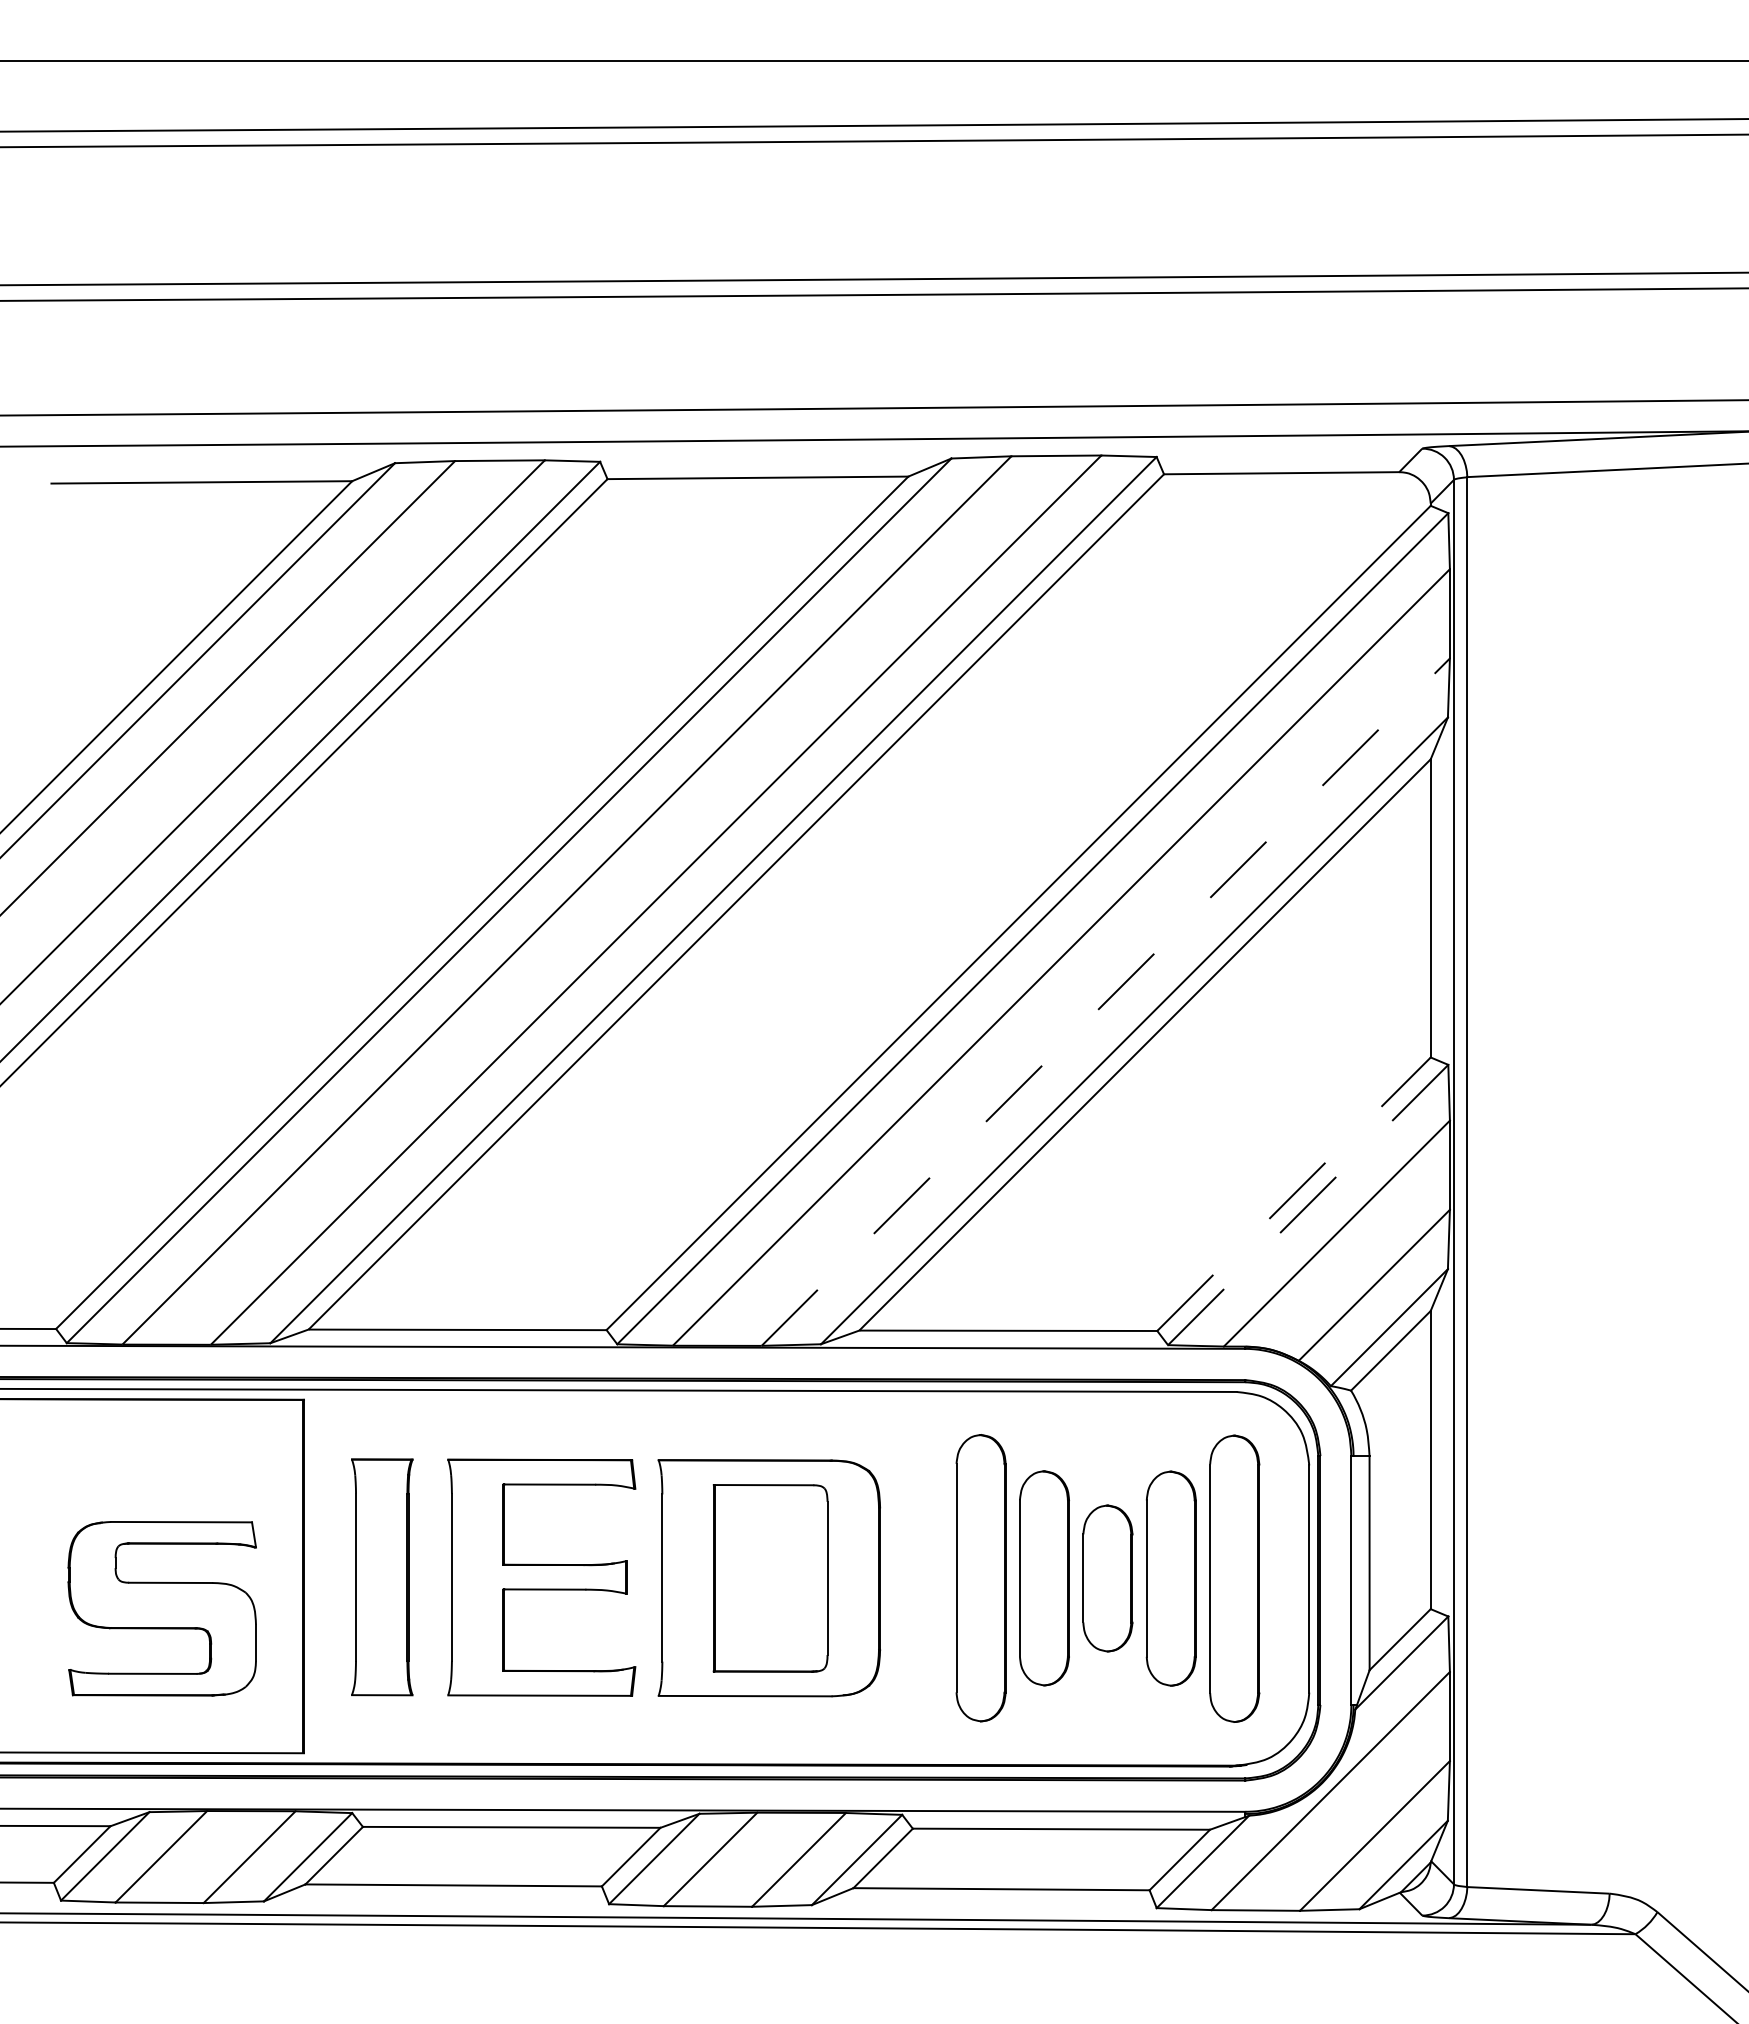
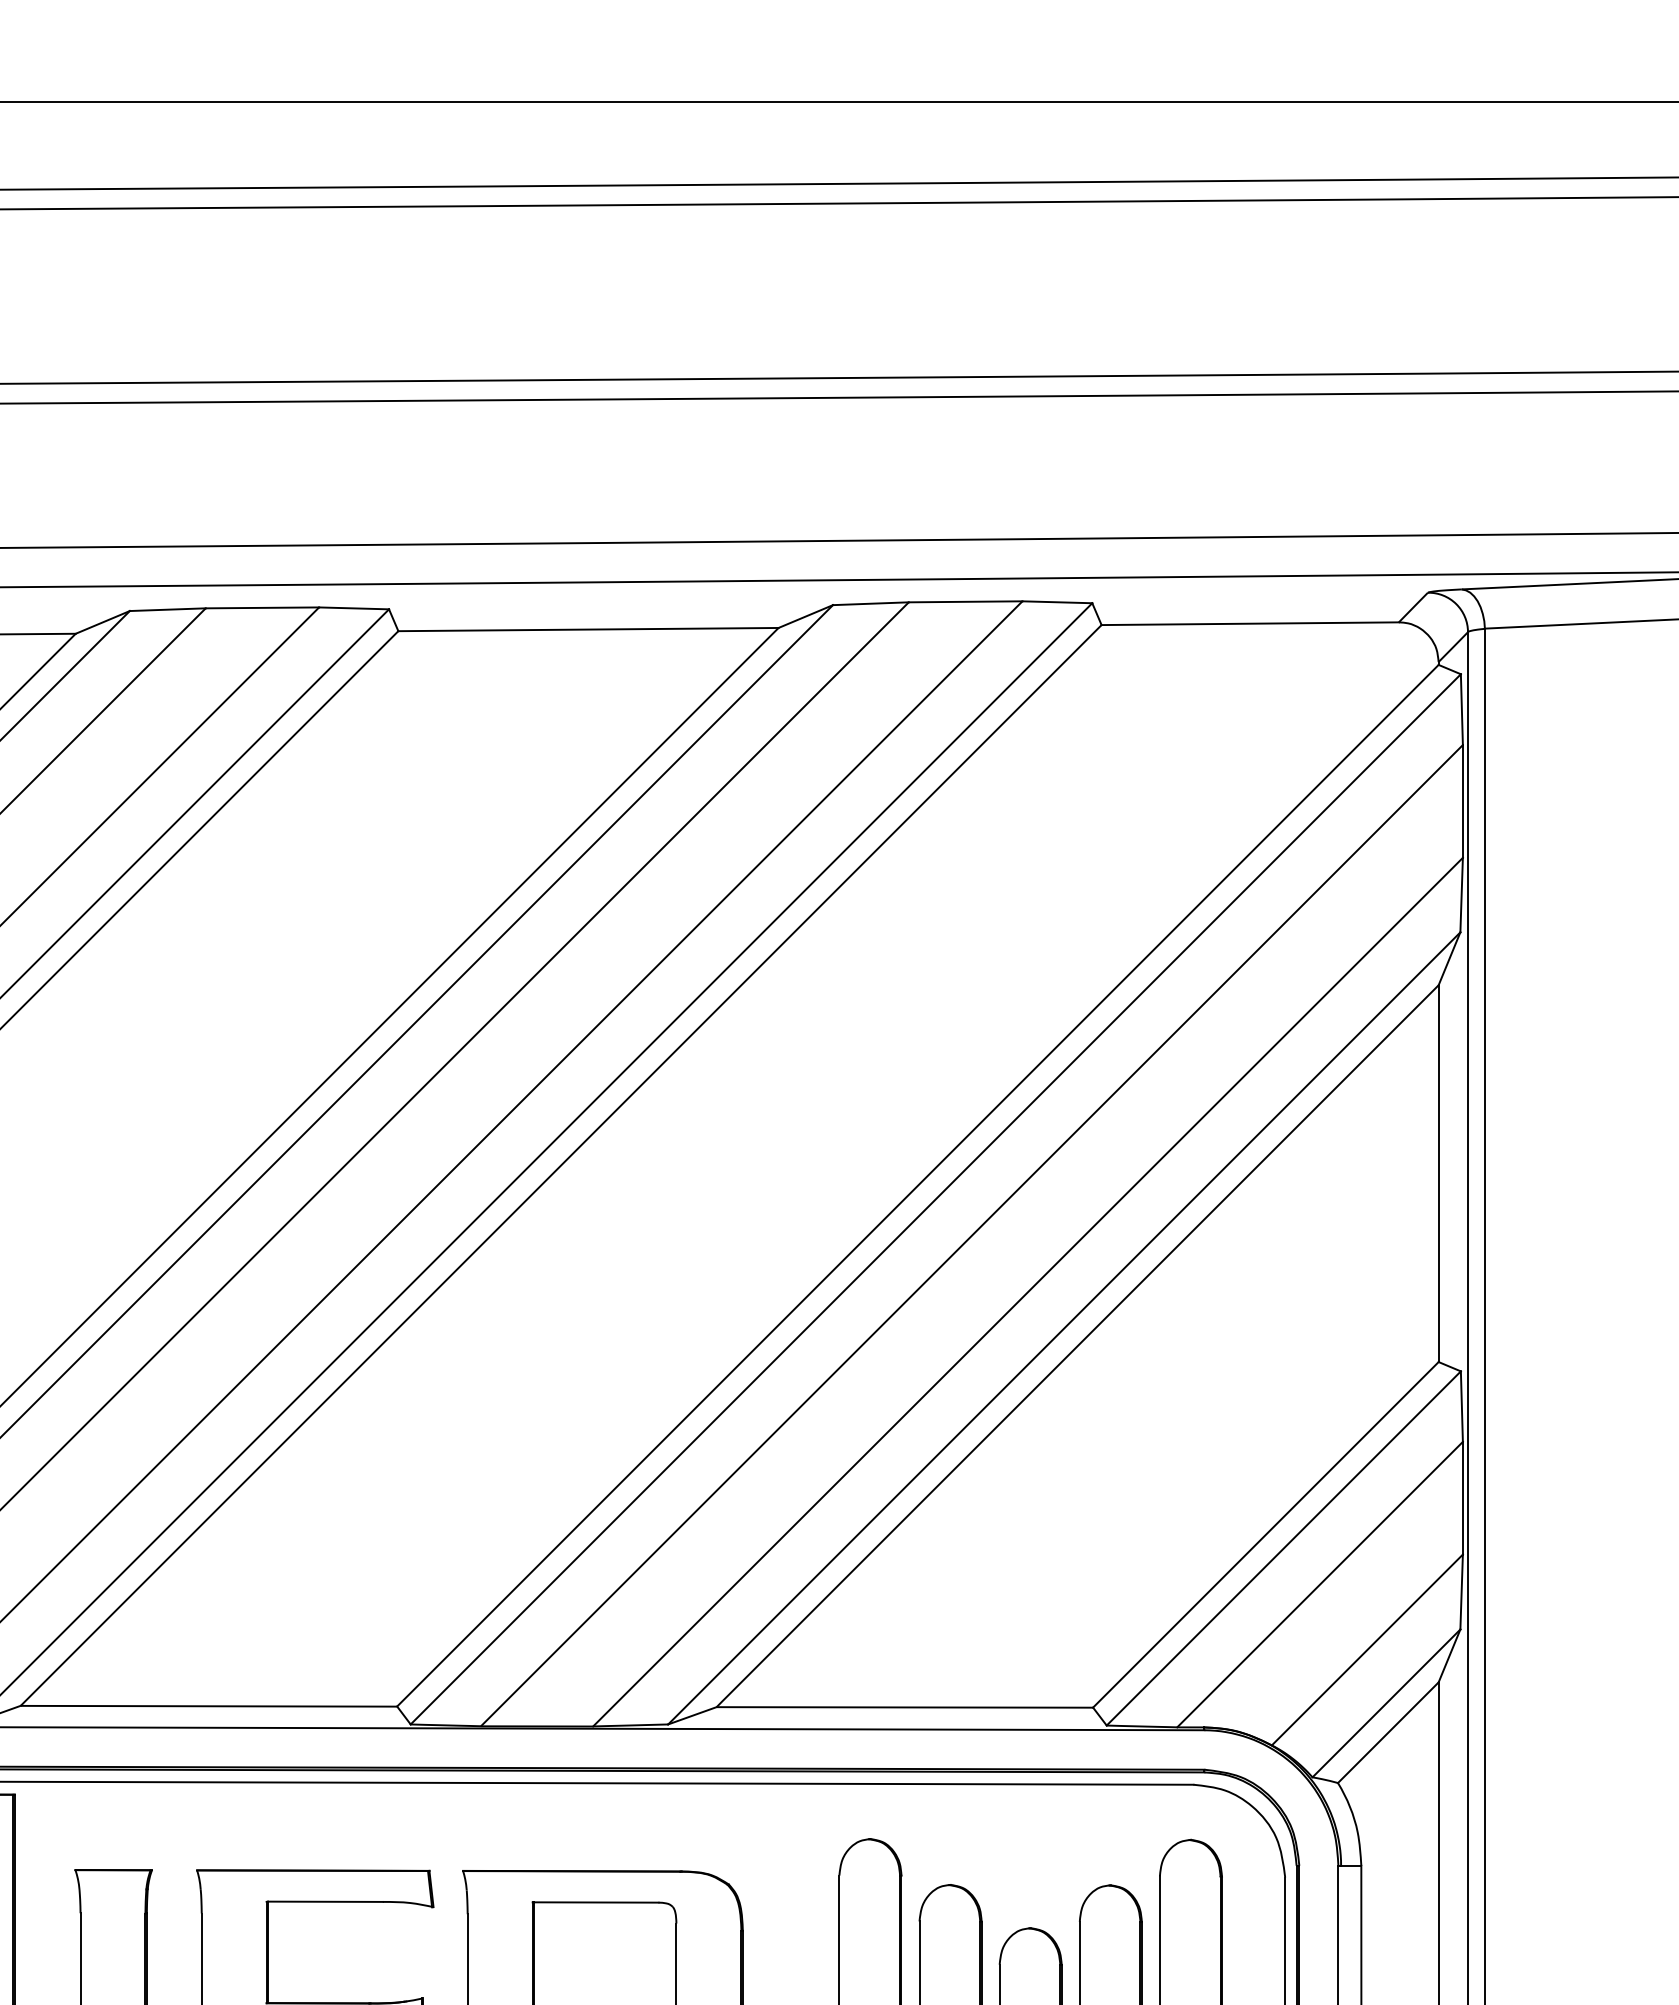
line: (1106, 1001) -> (1028, 1291), dashed -> solid
line: (1294, 1193) -> (1266, 1533), dashed -> solid
line: (1308, 1204) -> (1284, 1547), dashed -> solid

